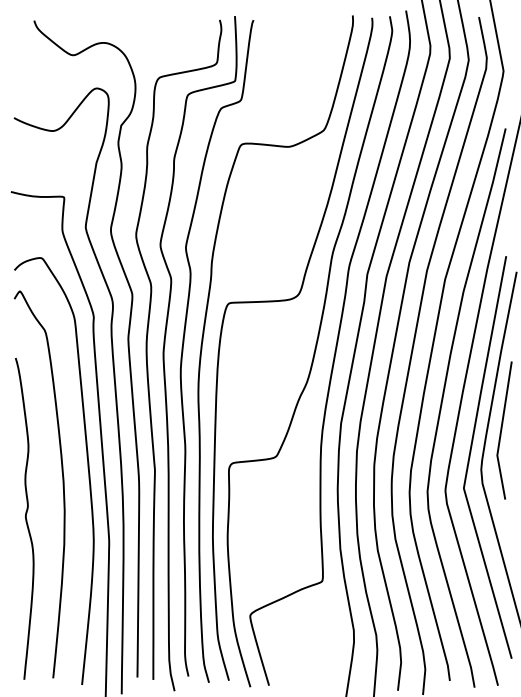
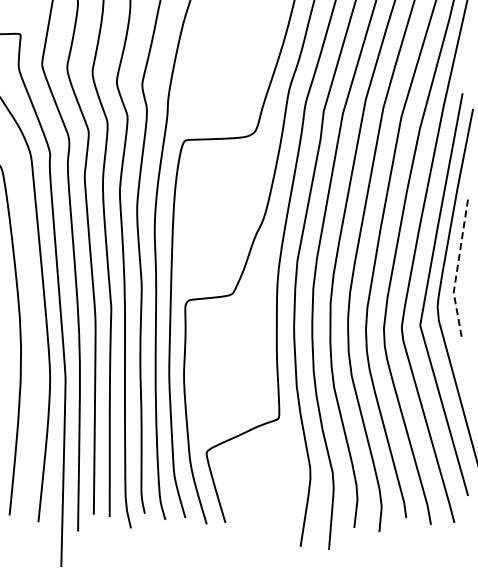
line: (501, 431) -> (457, 268), solid -> dashed

